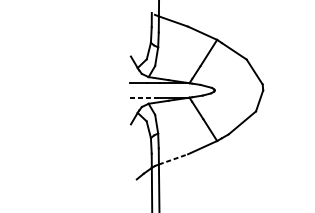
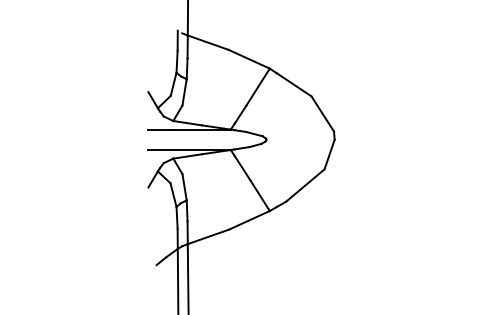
line: (145, 98) -> (168, 150), dashed -> solid
line: (173, 159) -> (208, 236), dashed -> solid

